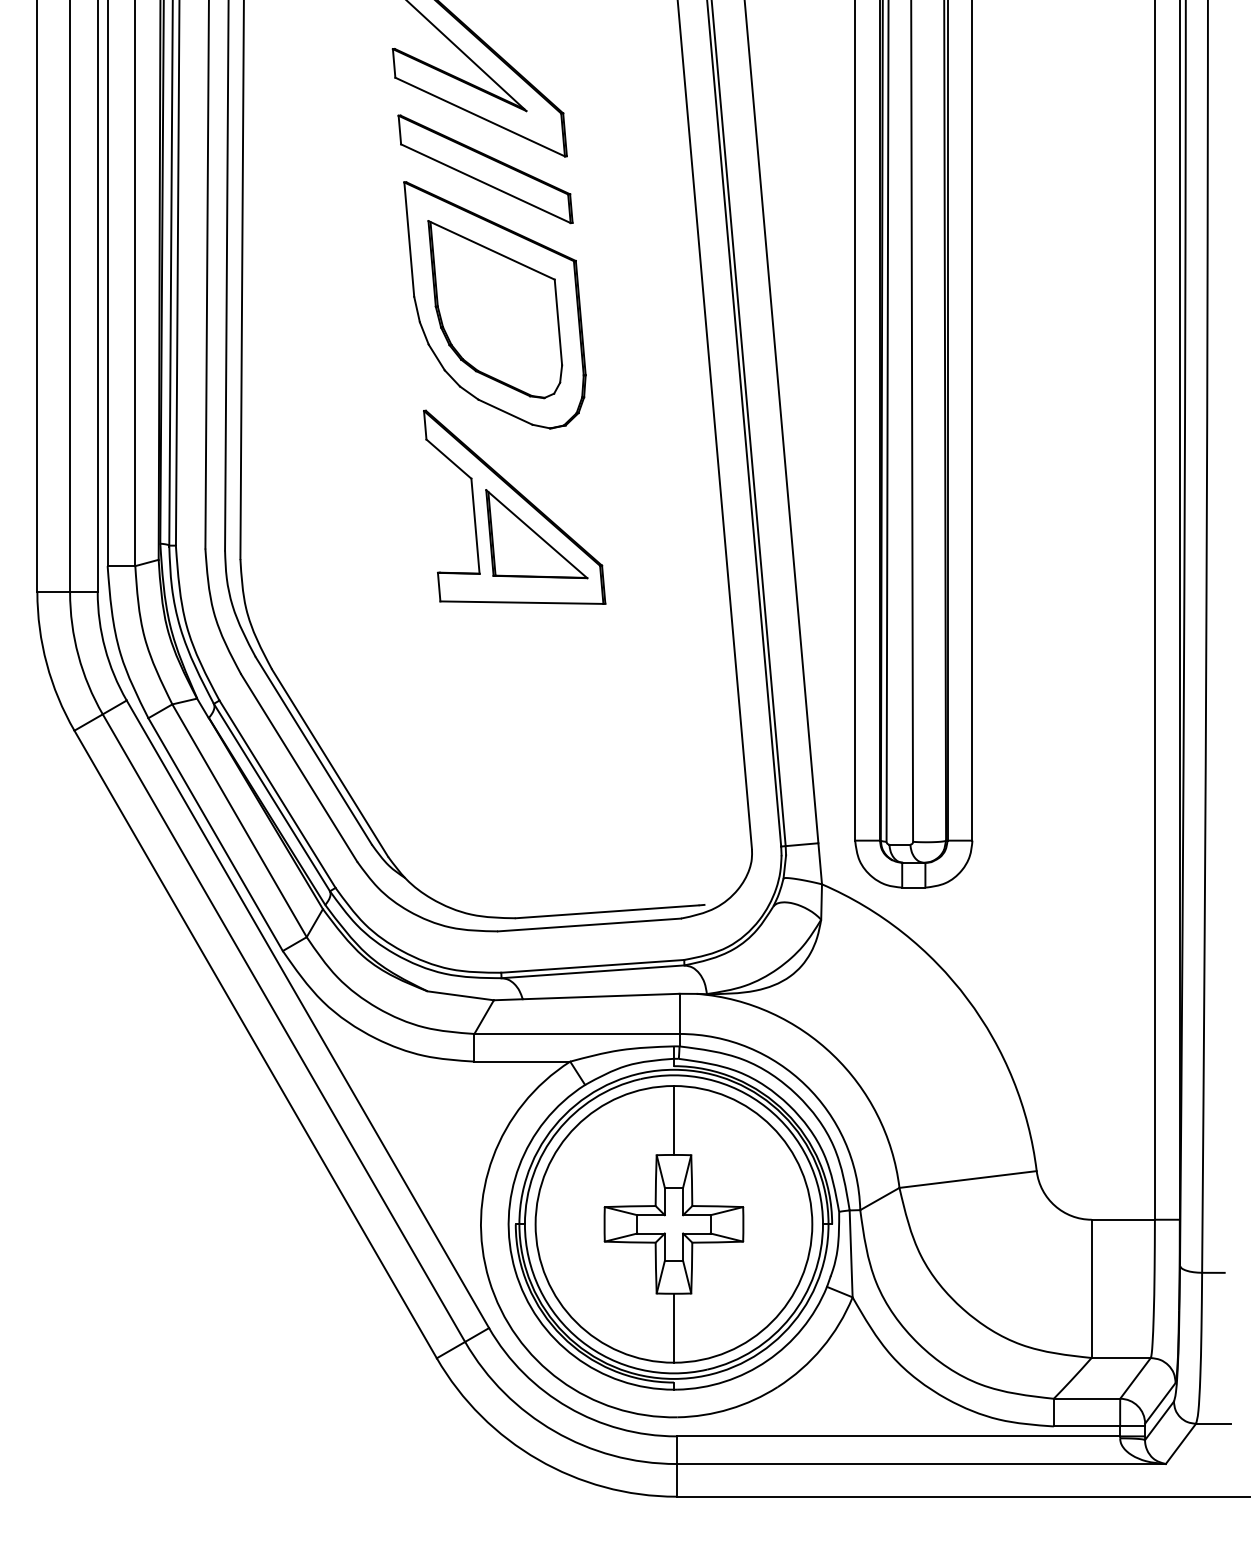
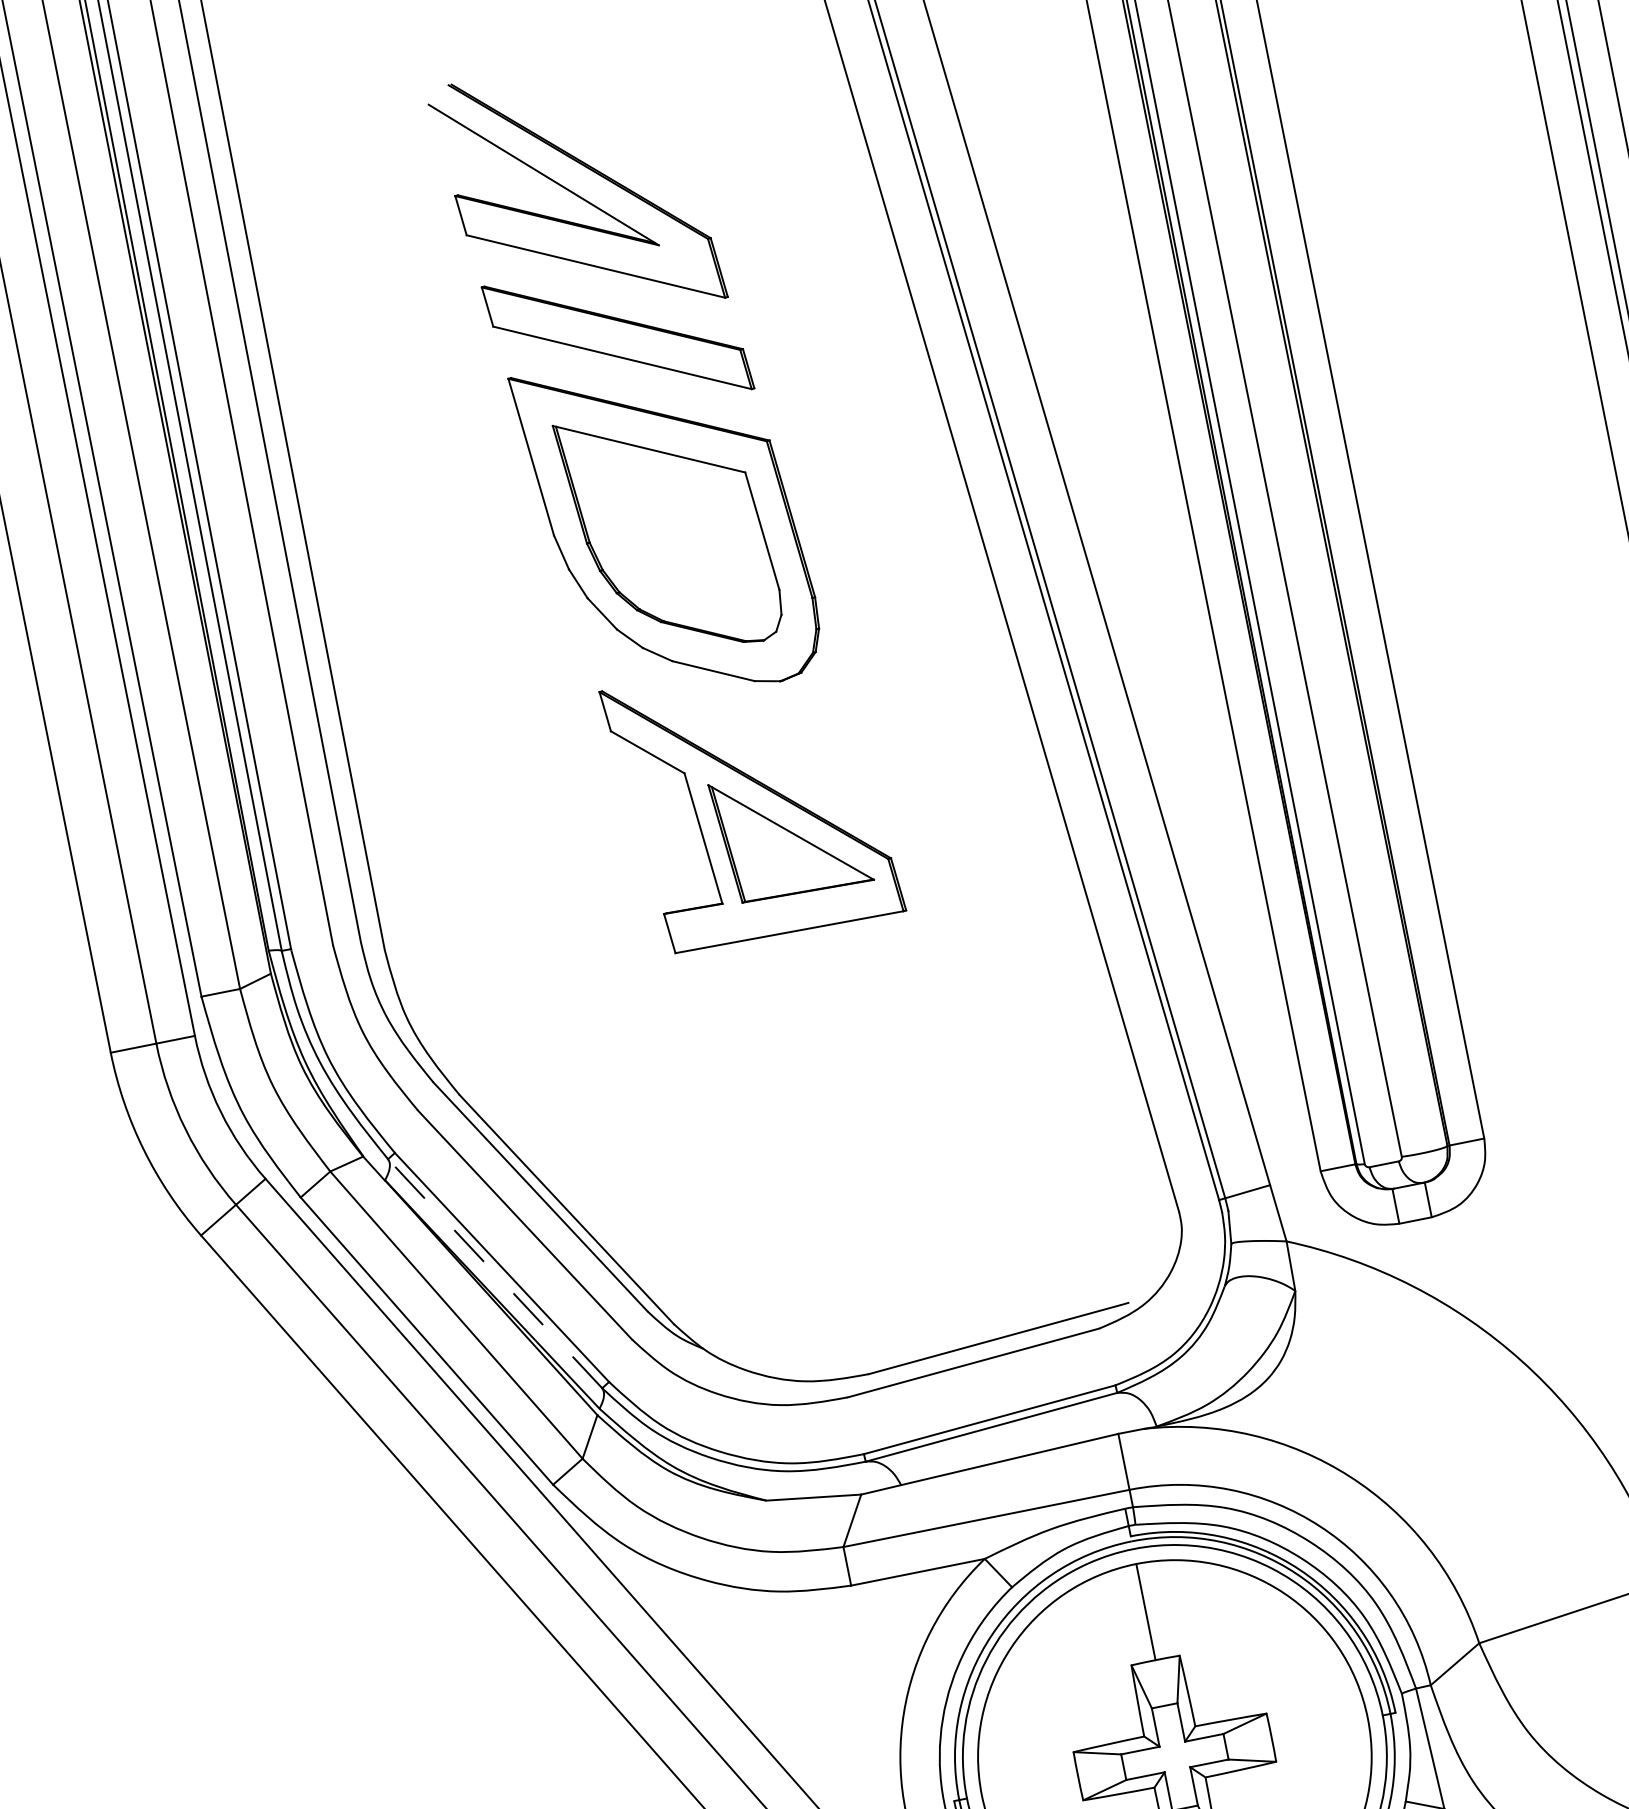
line: (271, 797) -> (494, 1273), solid -> dashed

